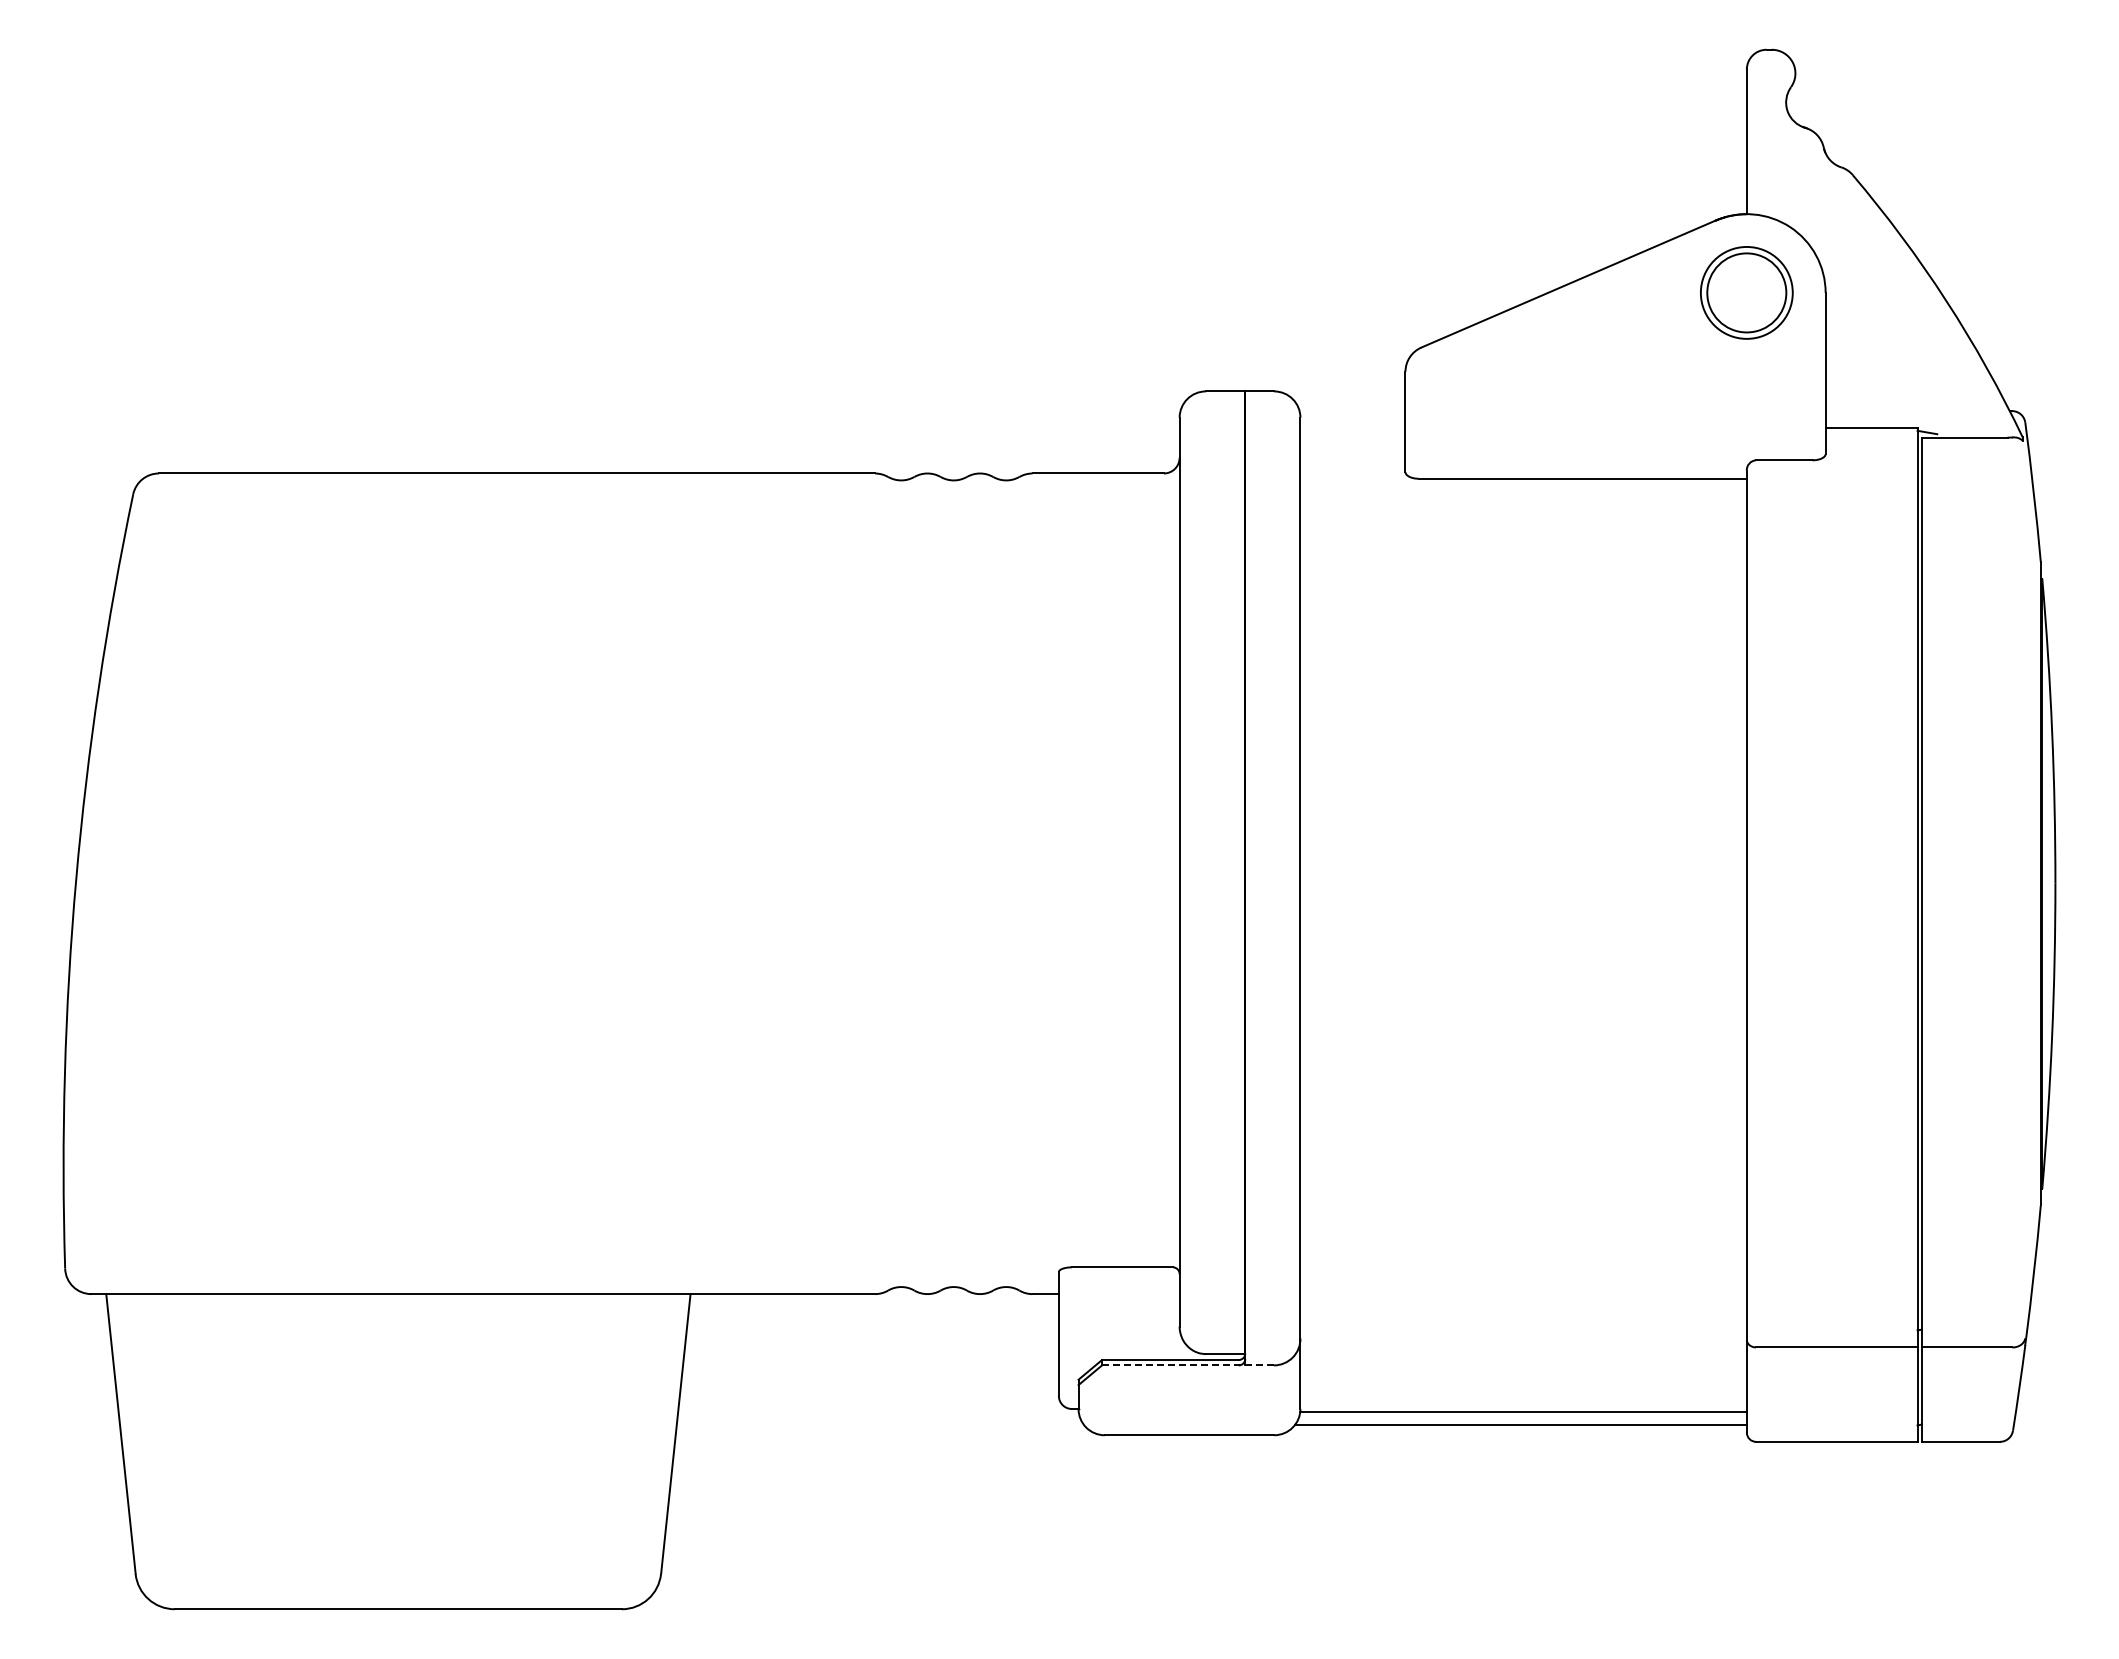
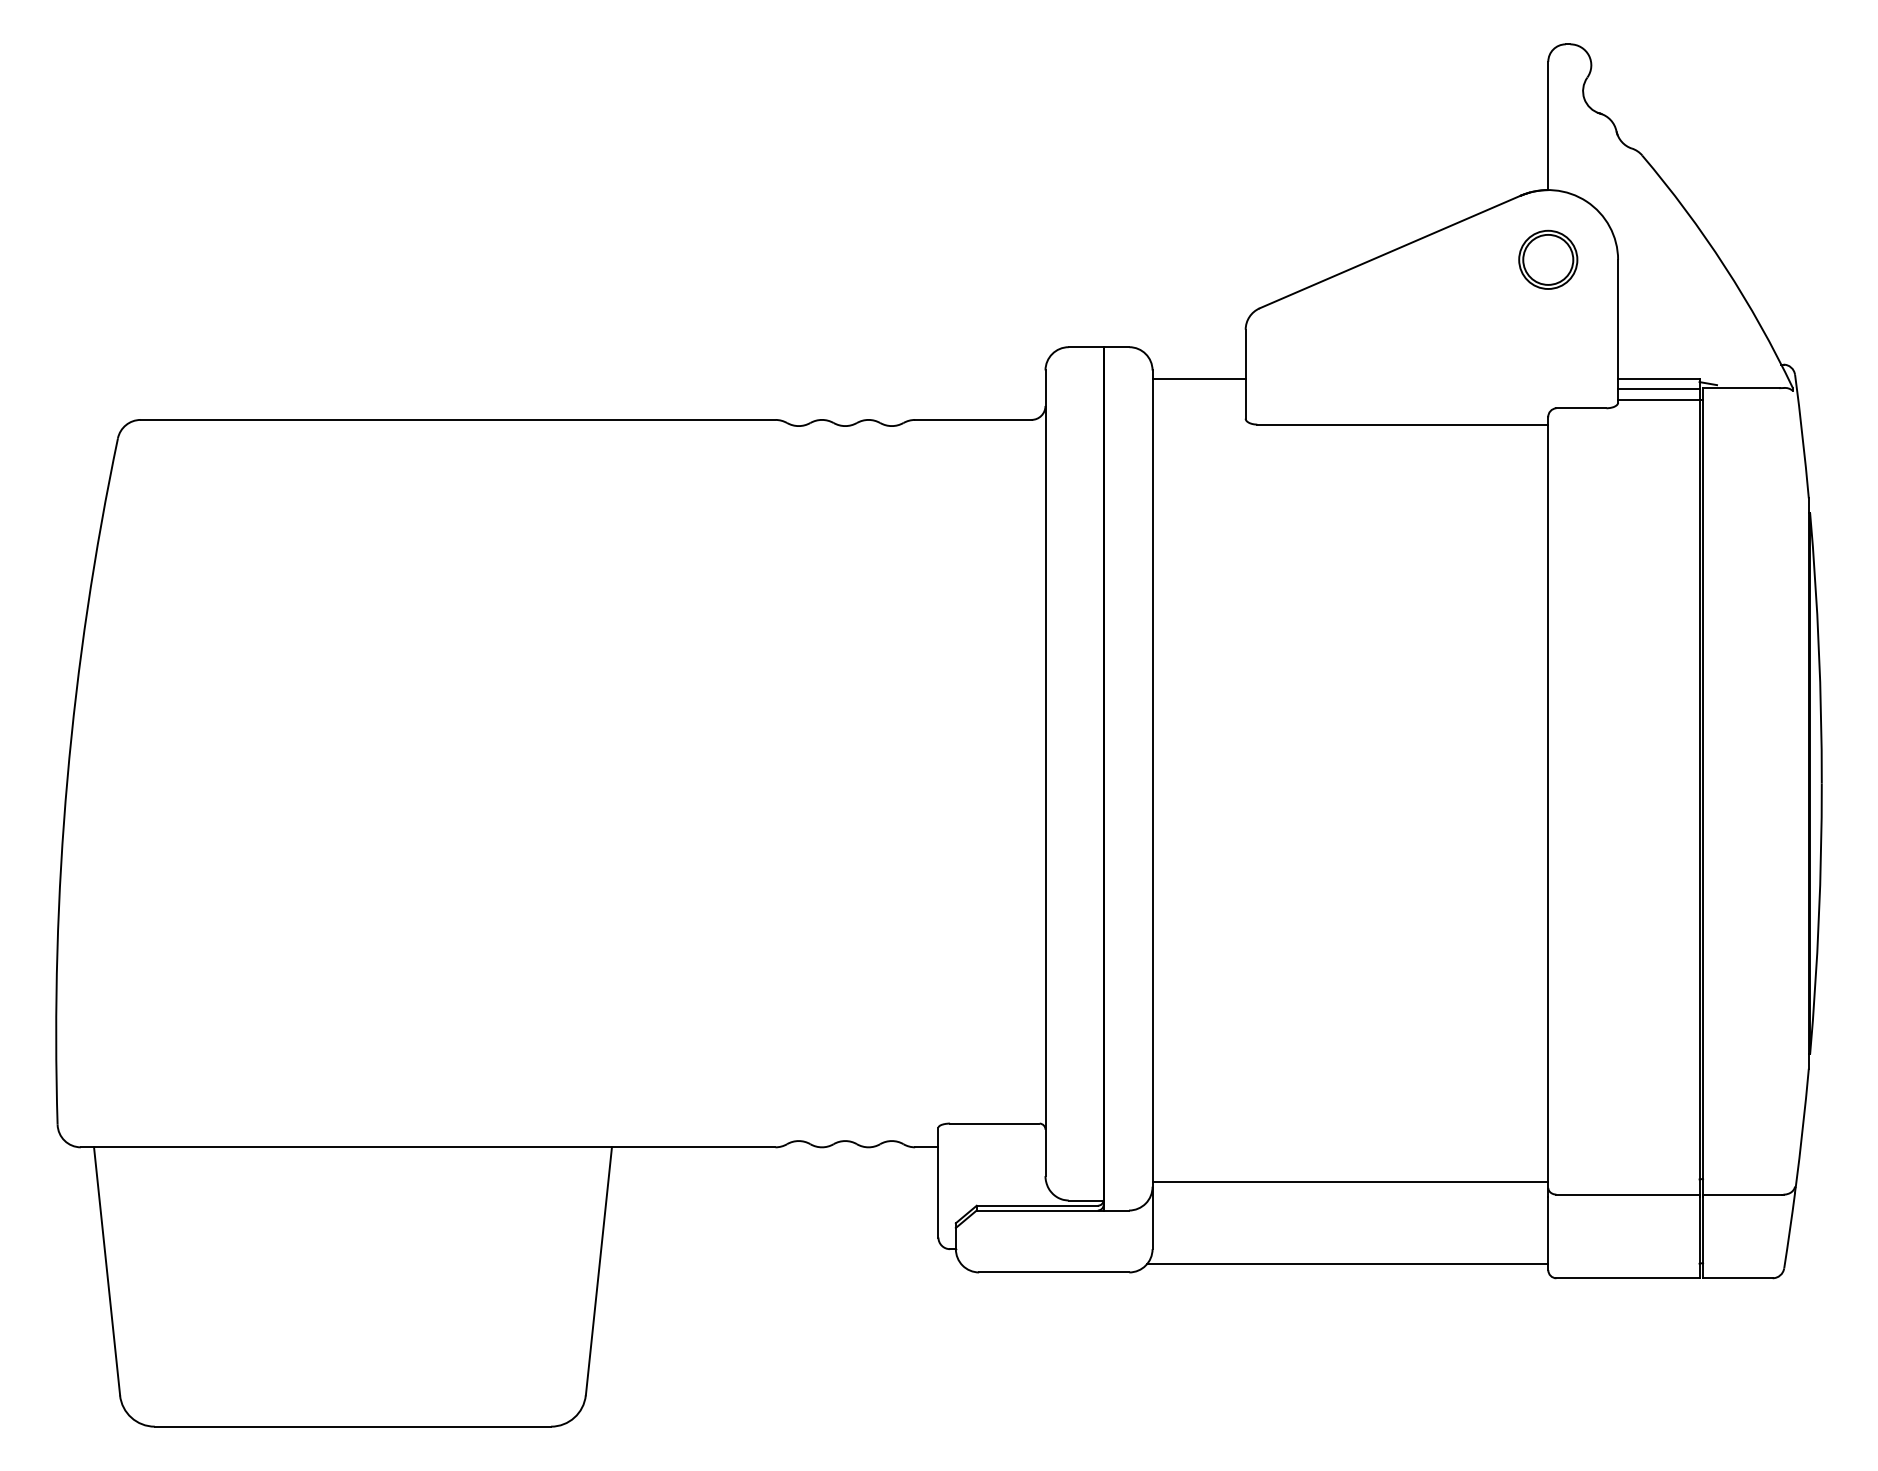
part: (1746, 292) -> (1547, 259), size x0.71
line: (1352, 427) -> (1198, 379), added
line: (1871, 438) -> (1658, 388), added
line: (1873, 450) -> (1660, 399), added
line: (1187, 1365) -> (1052, 1210), dashed -> solid
line: (1523, 1411) -> (1350, 1182), moved

